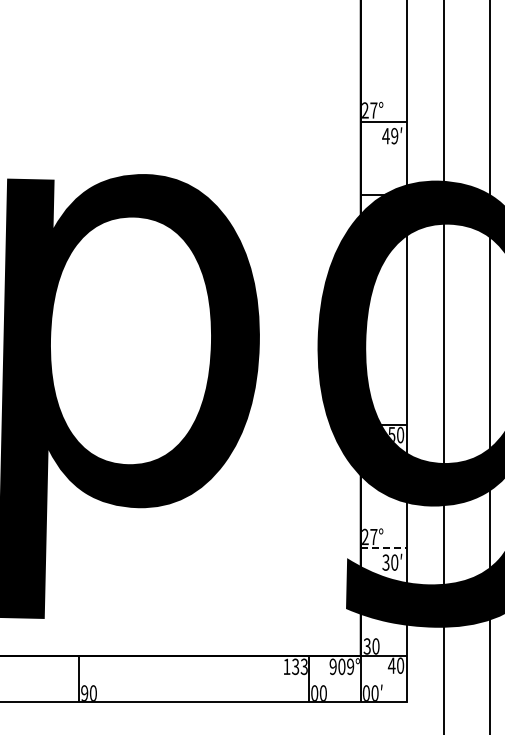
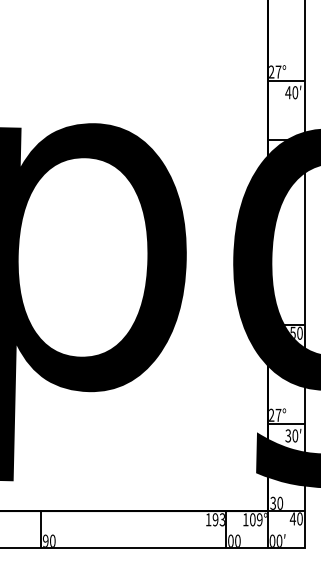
text: (394, 136) -> (295, 92), 49 -> 40
line: (383, 548) -> (286, 424), dashed -> solid
text: (295, 666) -> (215, 519), 133 -> 193
text: (332, 666) -> (245, 519), 909° -> 109°

